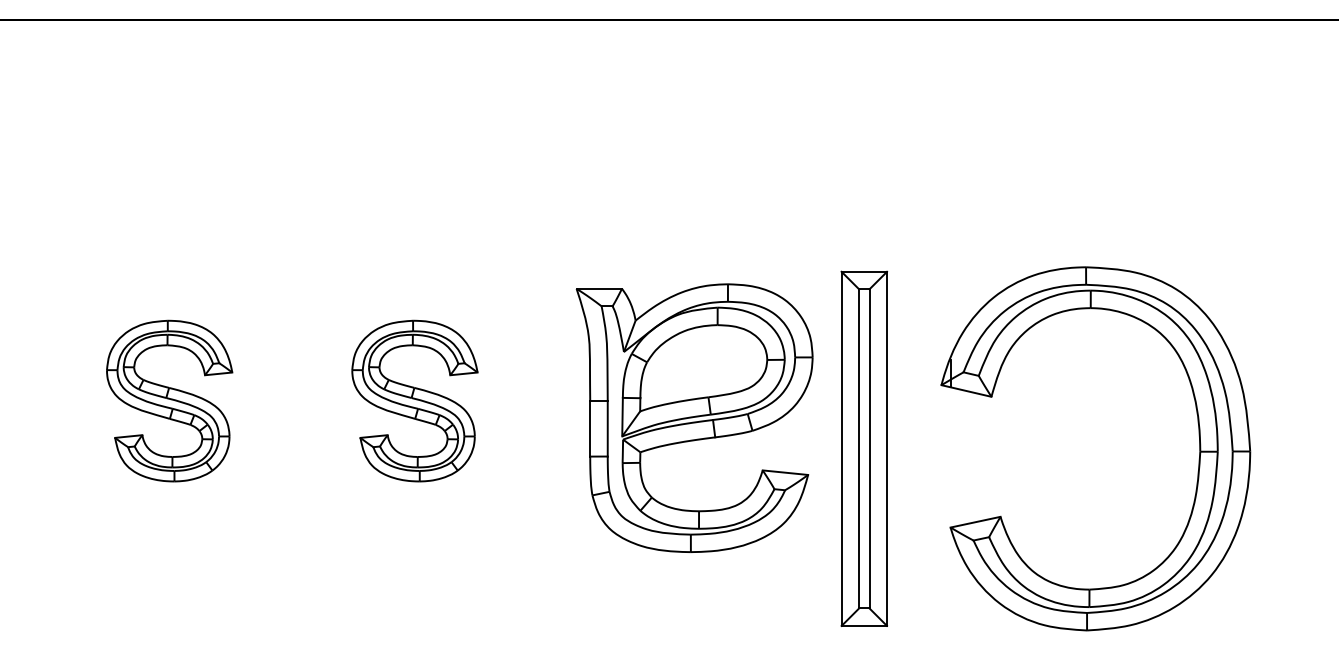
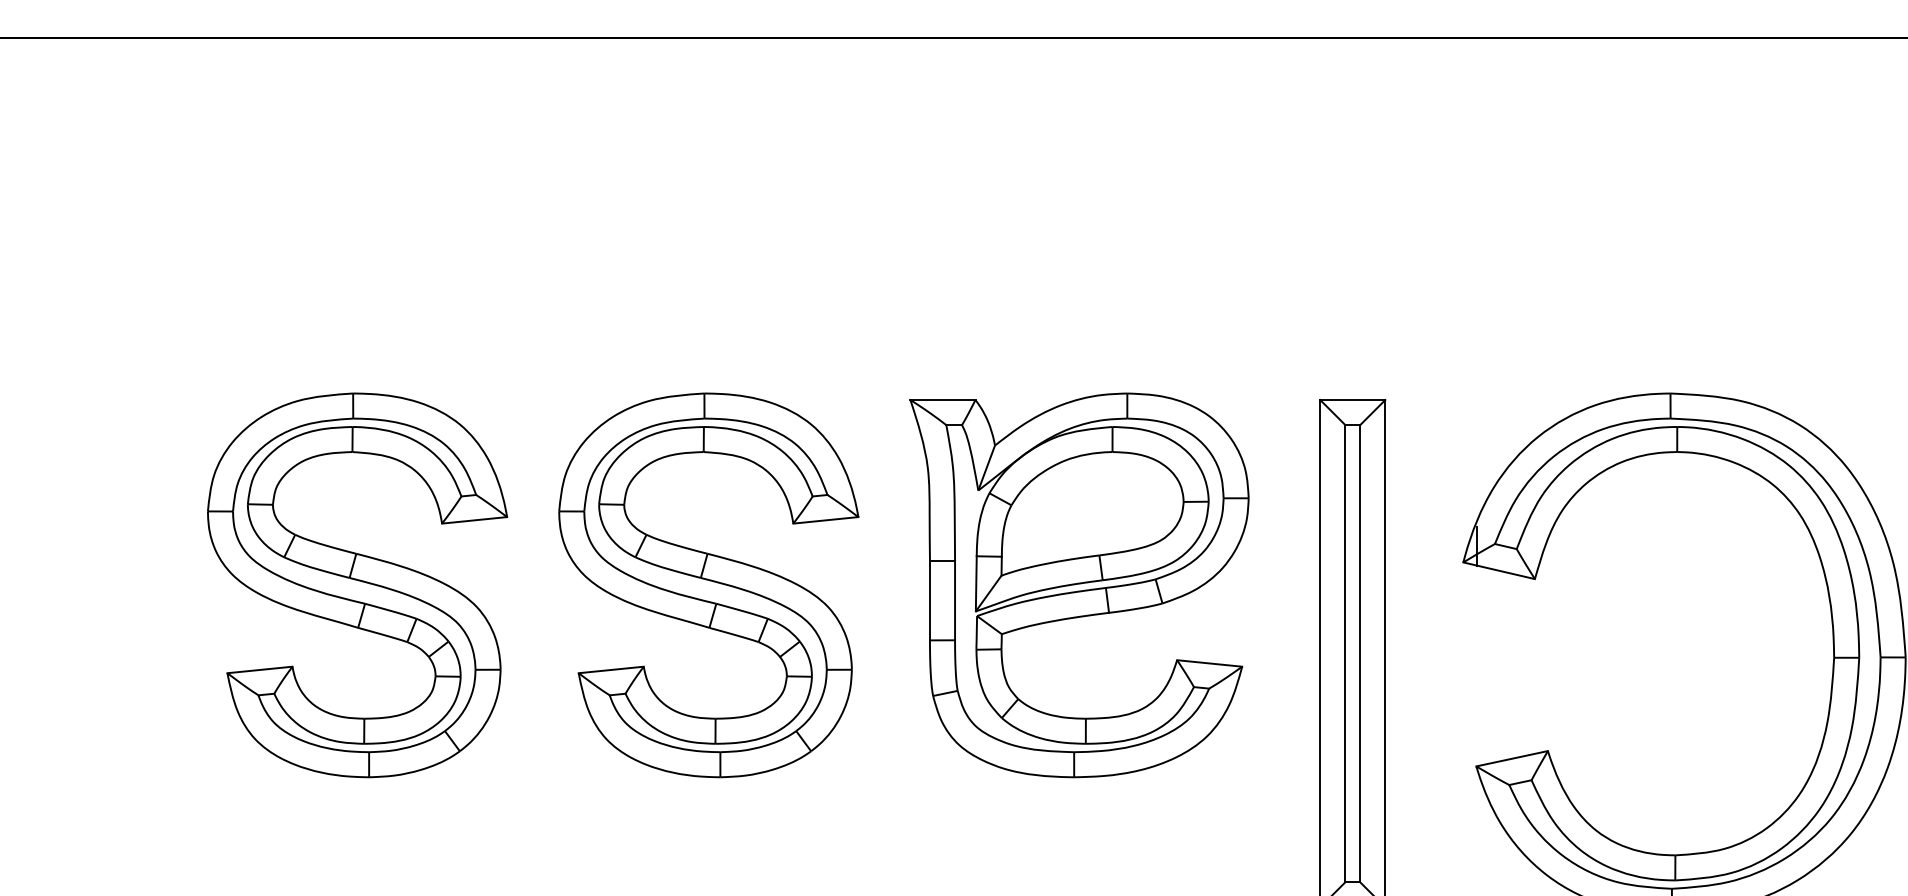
part: (169, 400) -> (357, 584), size x1.67
part: (414, 400) -> (708, 584), size x1.67
part: (694, 417) -> (1079, 584), moved

